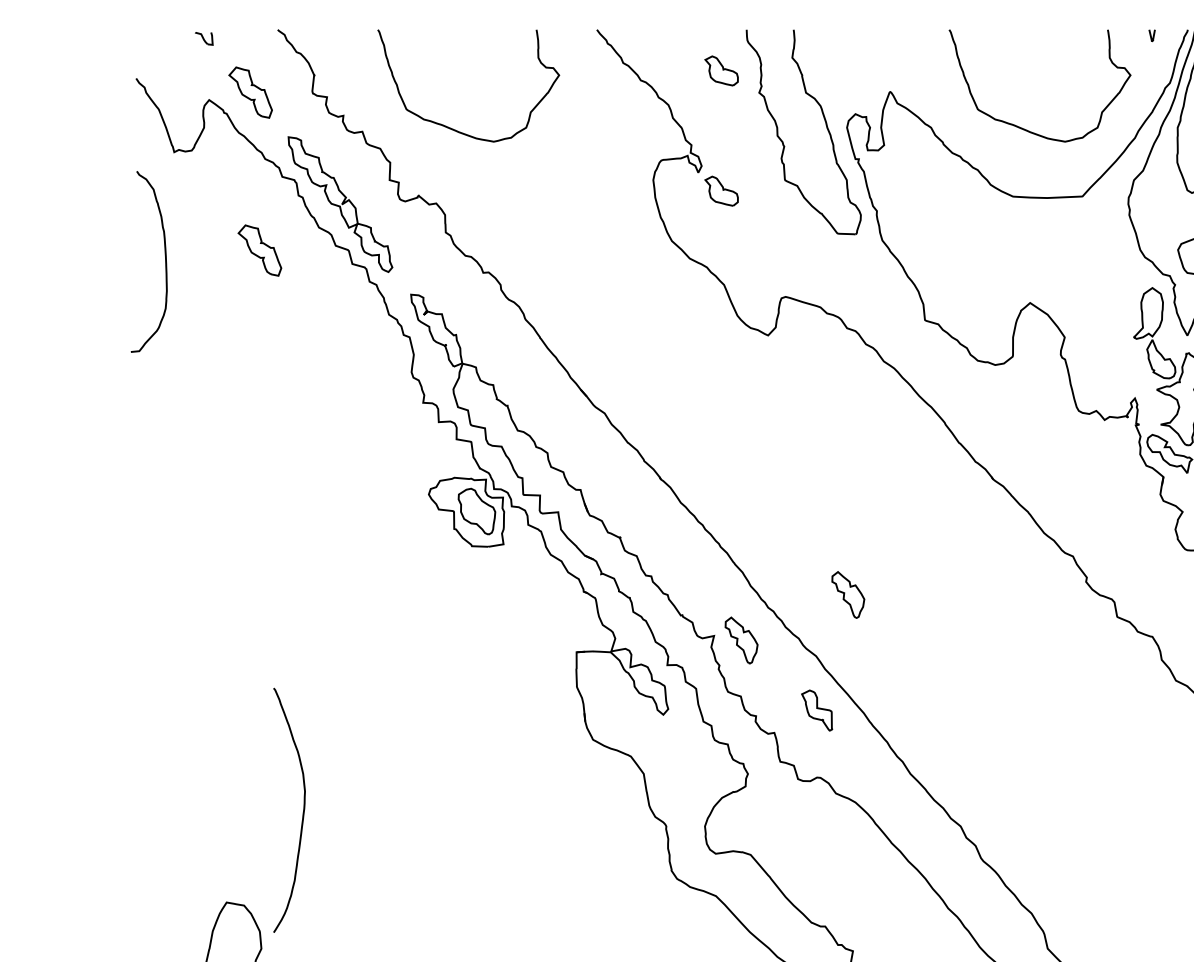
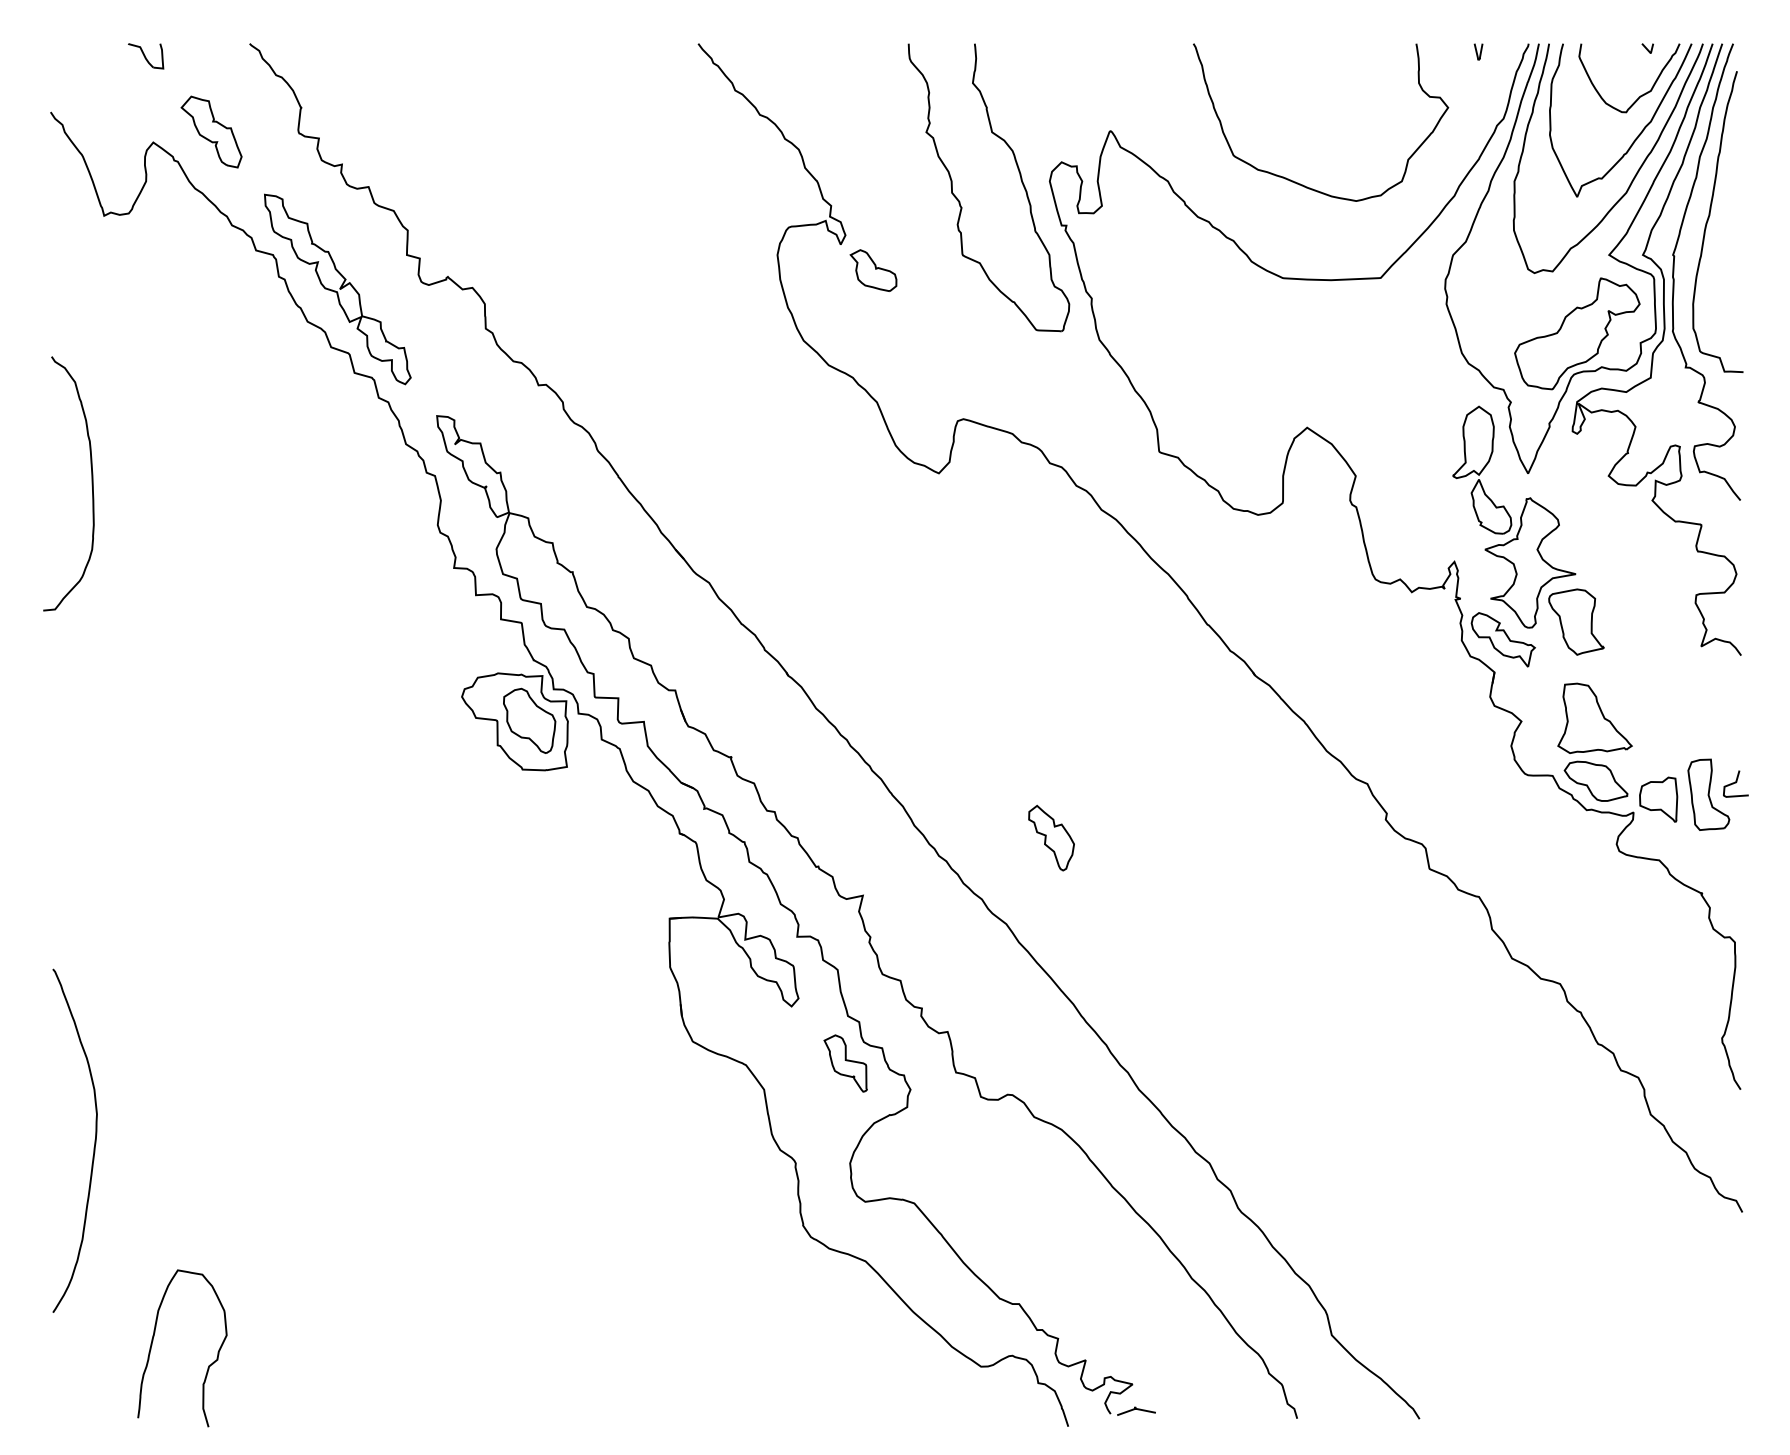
part: (204, 38) -> (146, 56), size x1.43
part: (721, 70) -> (873, 101), removed
curve: (452, 128) -> (495, 182), removed
part: (259, 250) -> (224, 353), removed
curve: (165, 261) -> (91, 483), moved
part: (741, 640) -> (901, 901), removed
part: (816, 710) -> (845, 1063), moved
curve: (303, 810) -> (94, 1140), moved

